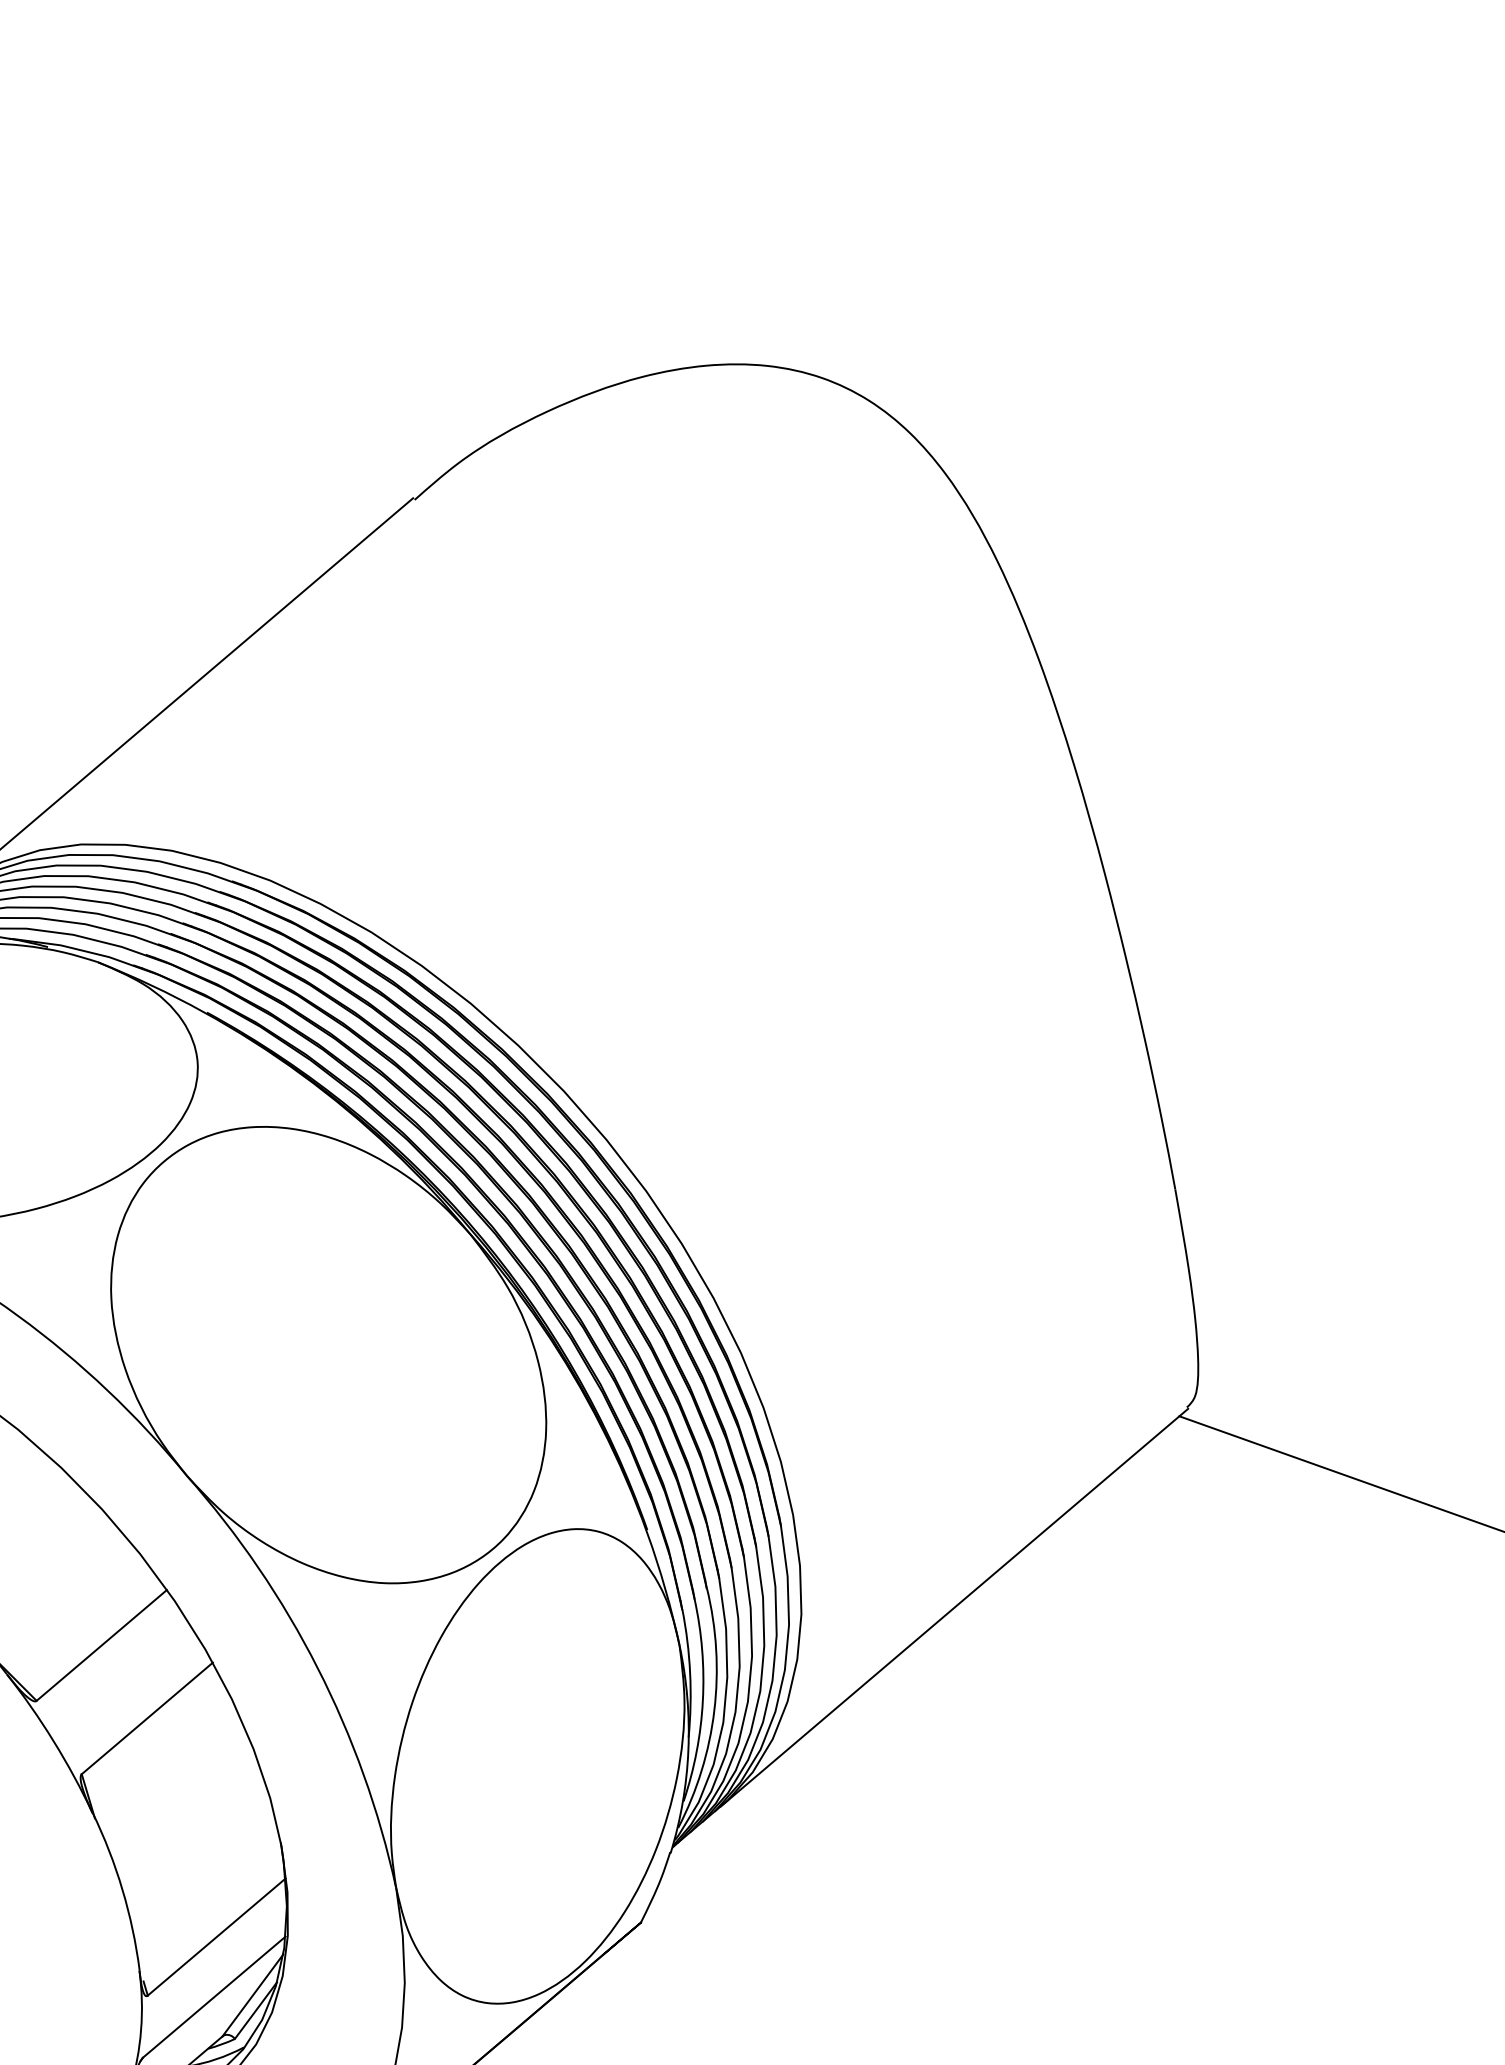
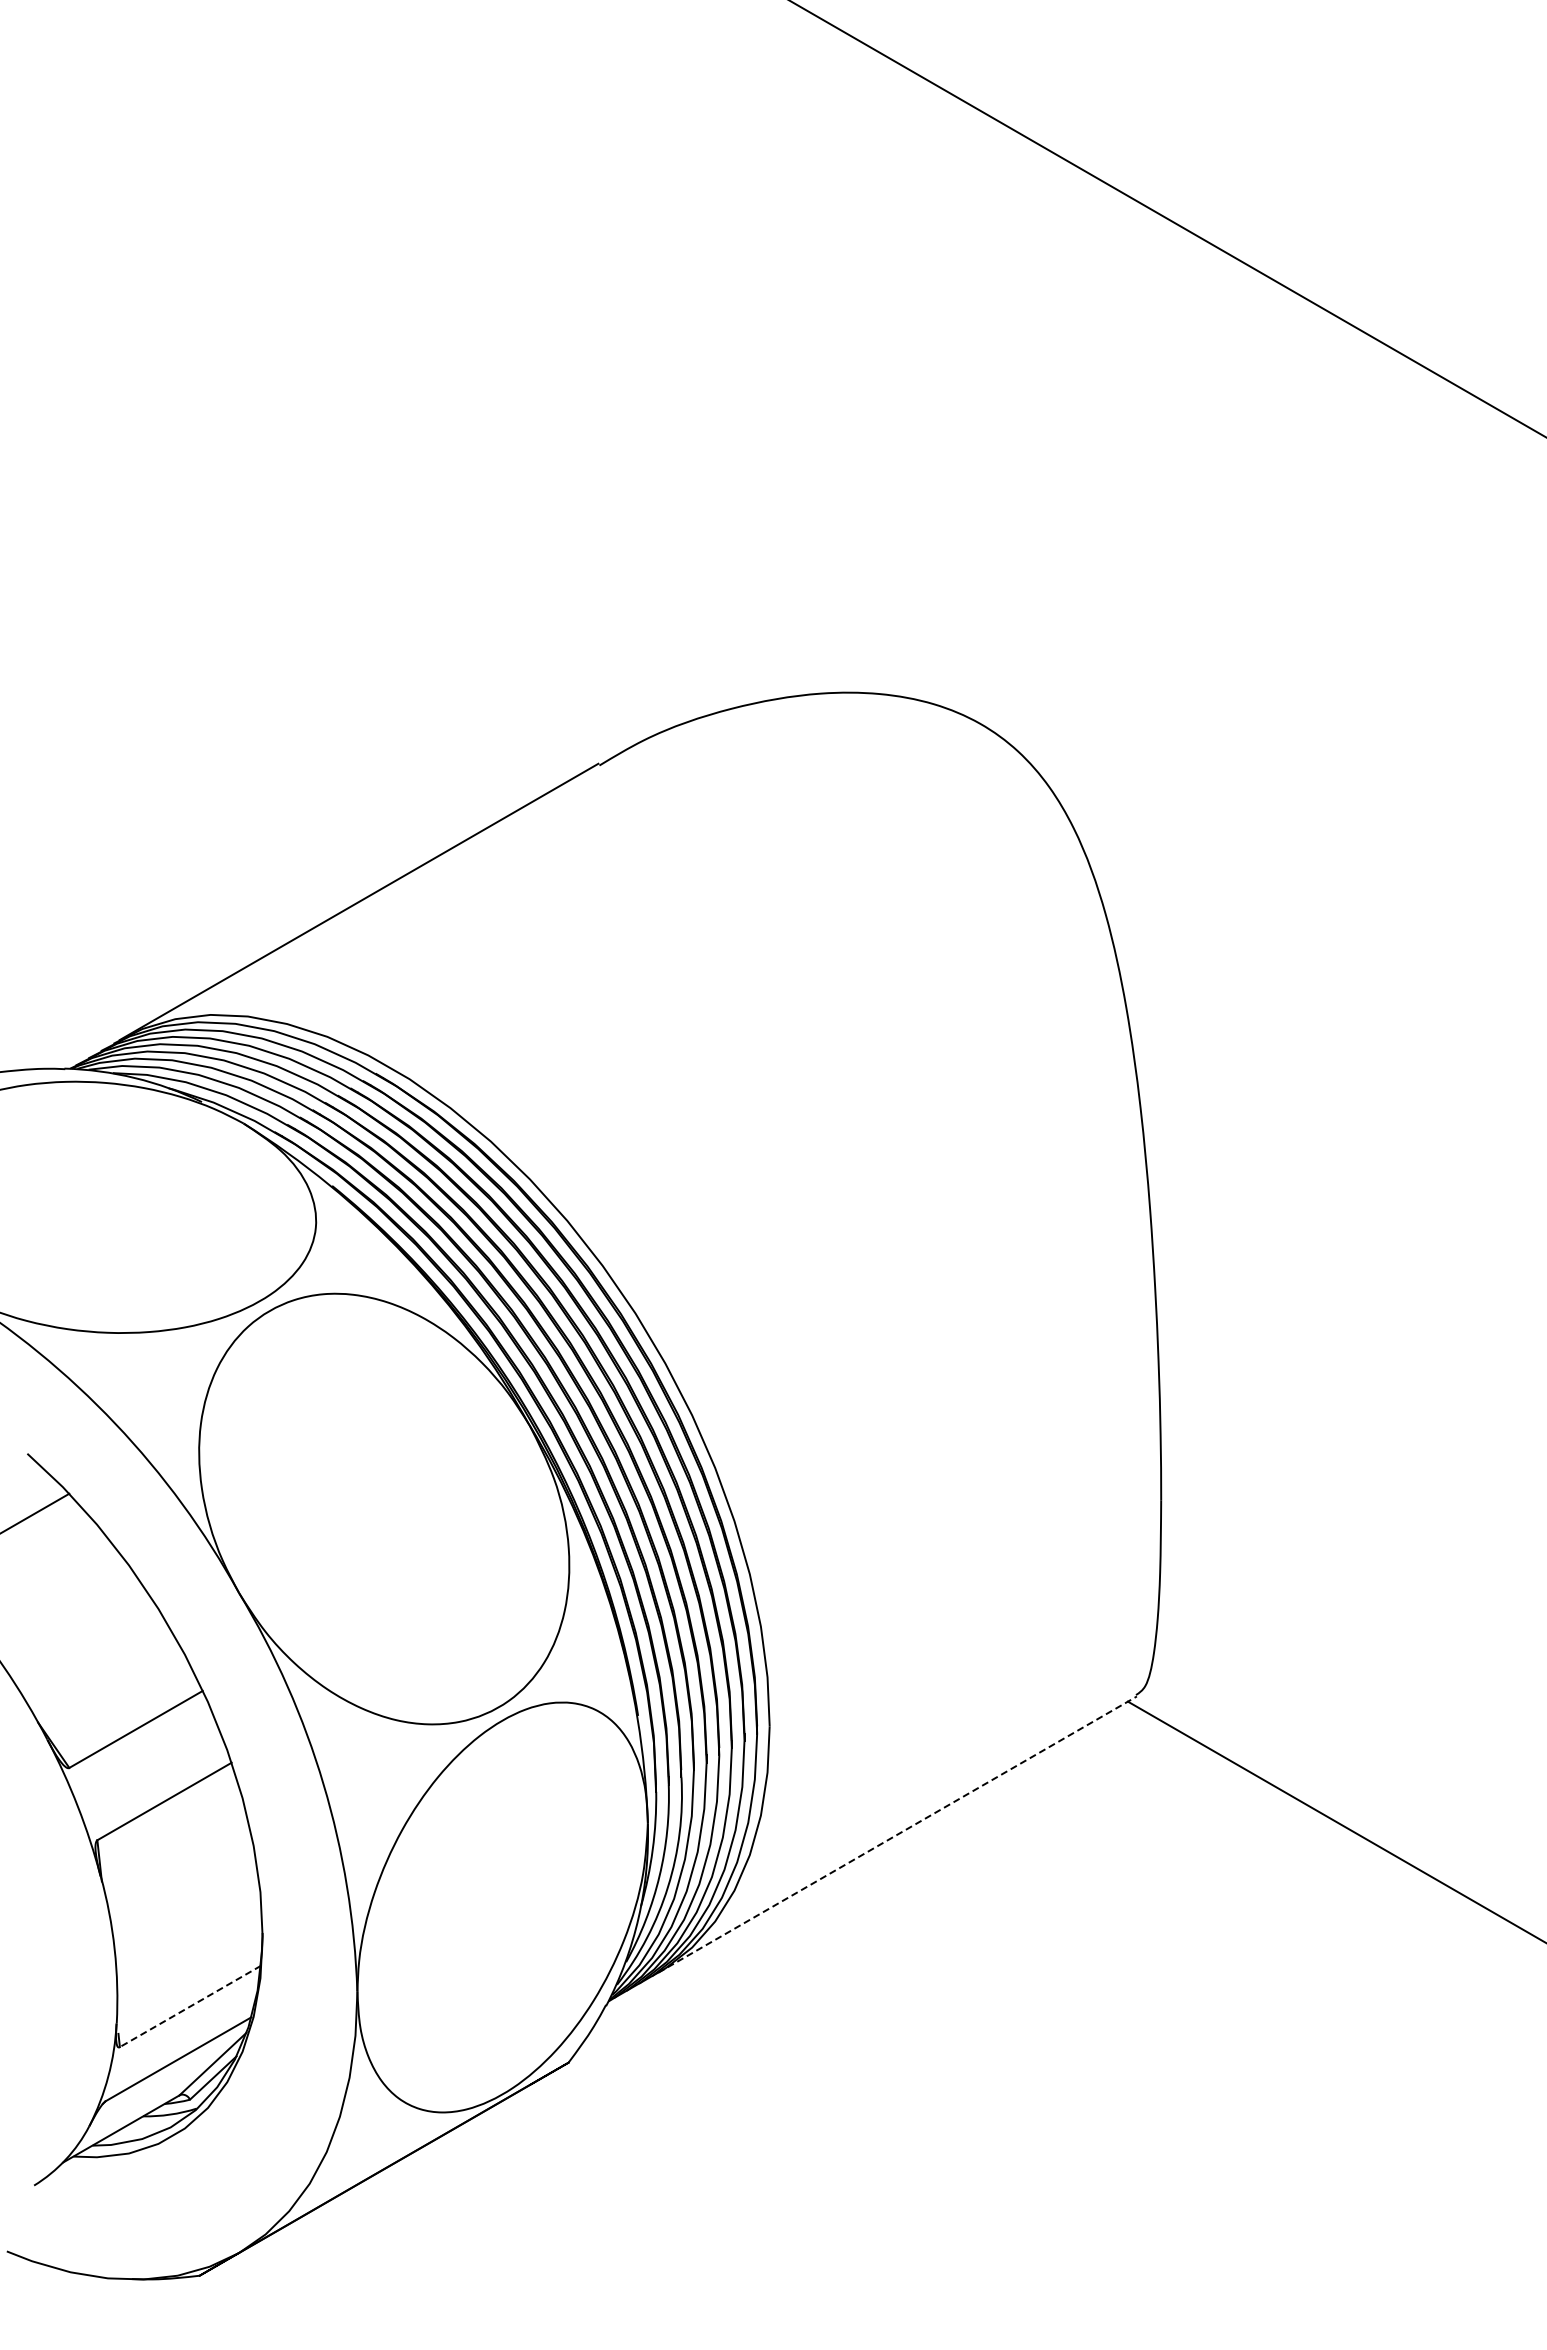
line: (955, 1607) -> (898, 1834), solid -> dashed
line: (216, 1937) -> (190, 2006), solid -> dashed

